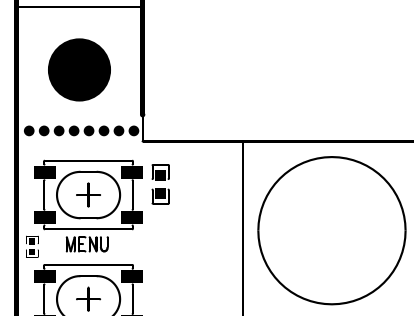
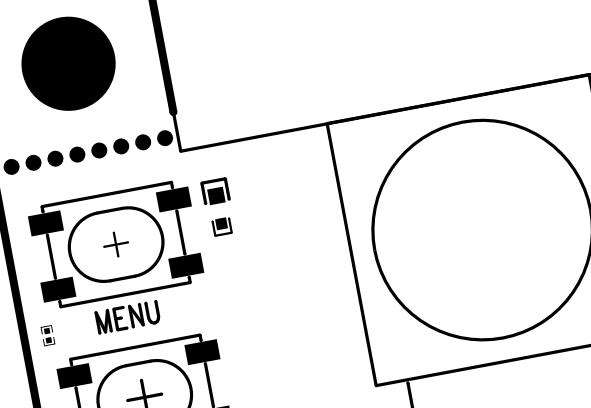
part: (88, 194) -> (115, 243), size x0.7
part: (160, 196) -> (221, 227), size x0.7
part: (32, 246) -> (48, 335), size x0.6

